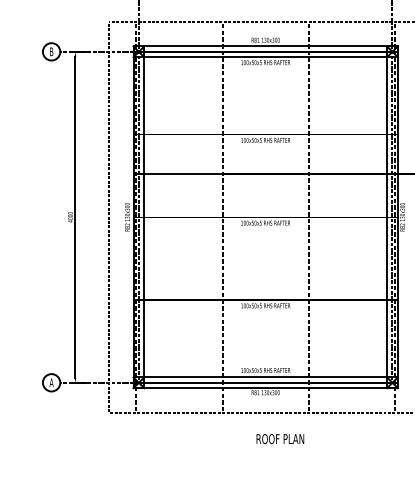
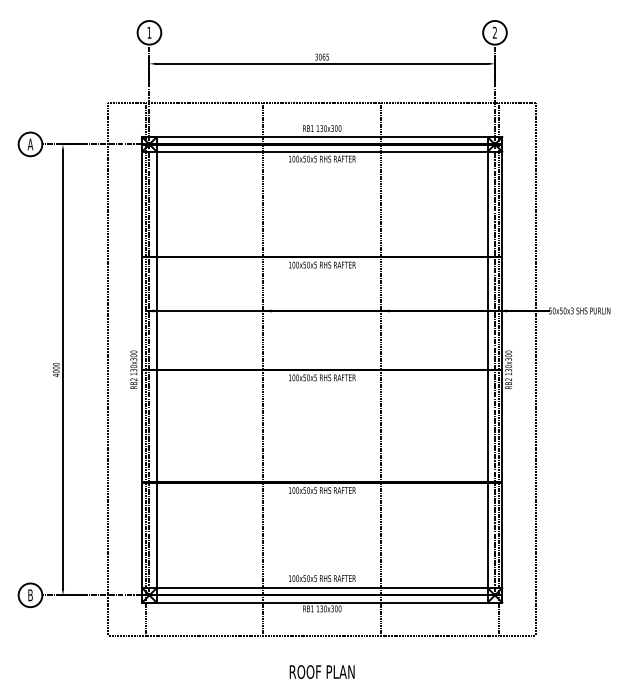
text: (51, 51) -> (30, 144), B -> A
text: (51, 382) -> (30, 595), A -> B
text: (279, 438) -> (321, 671), moved

